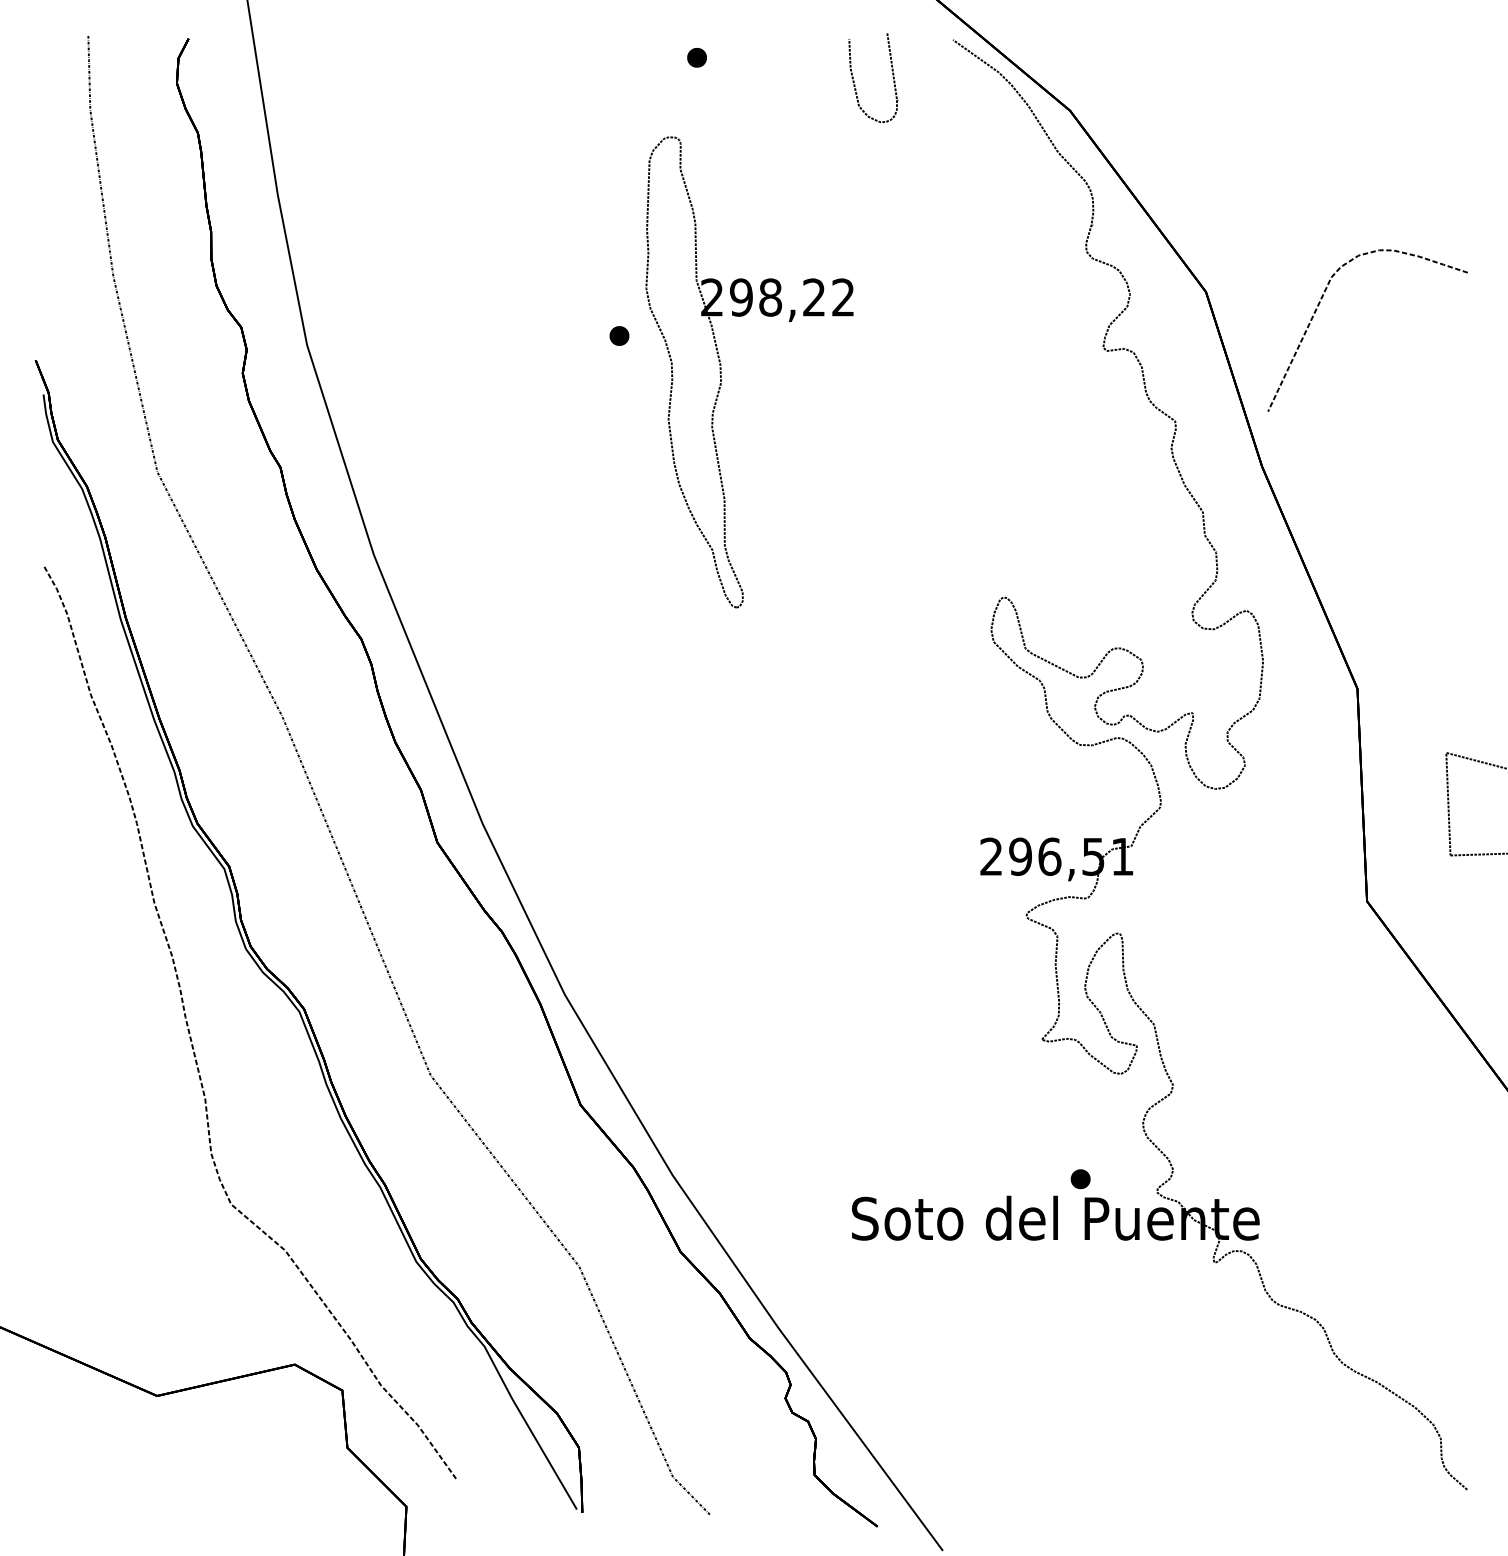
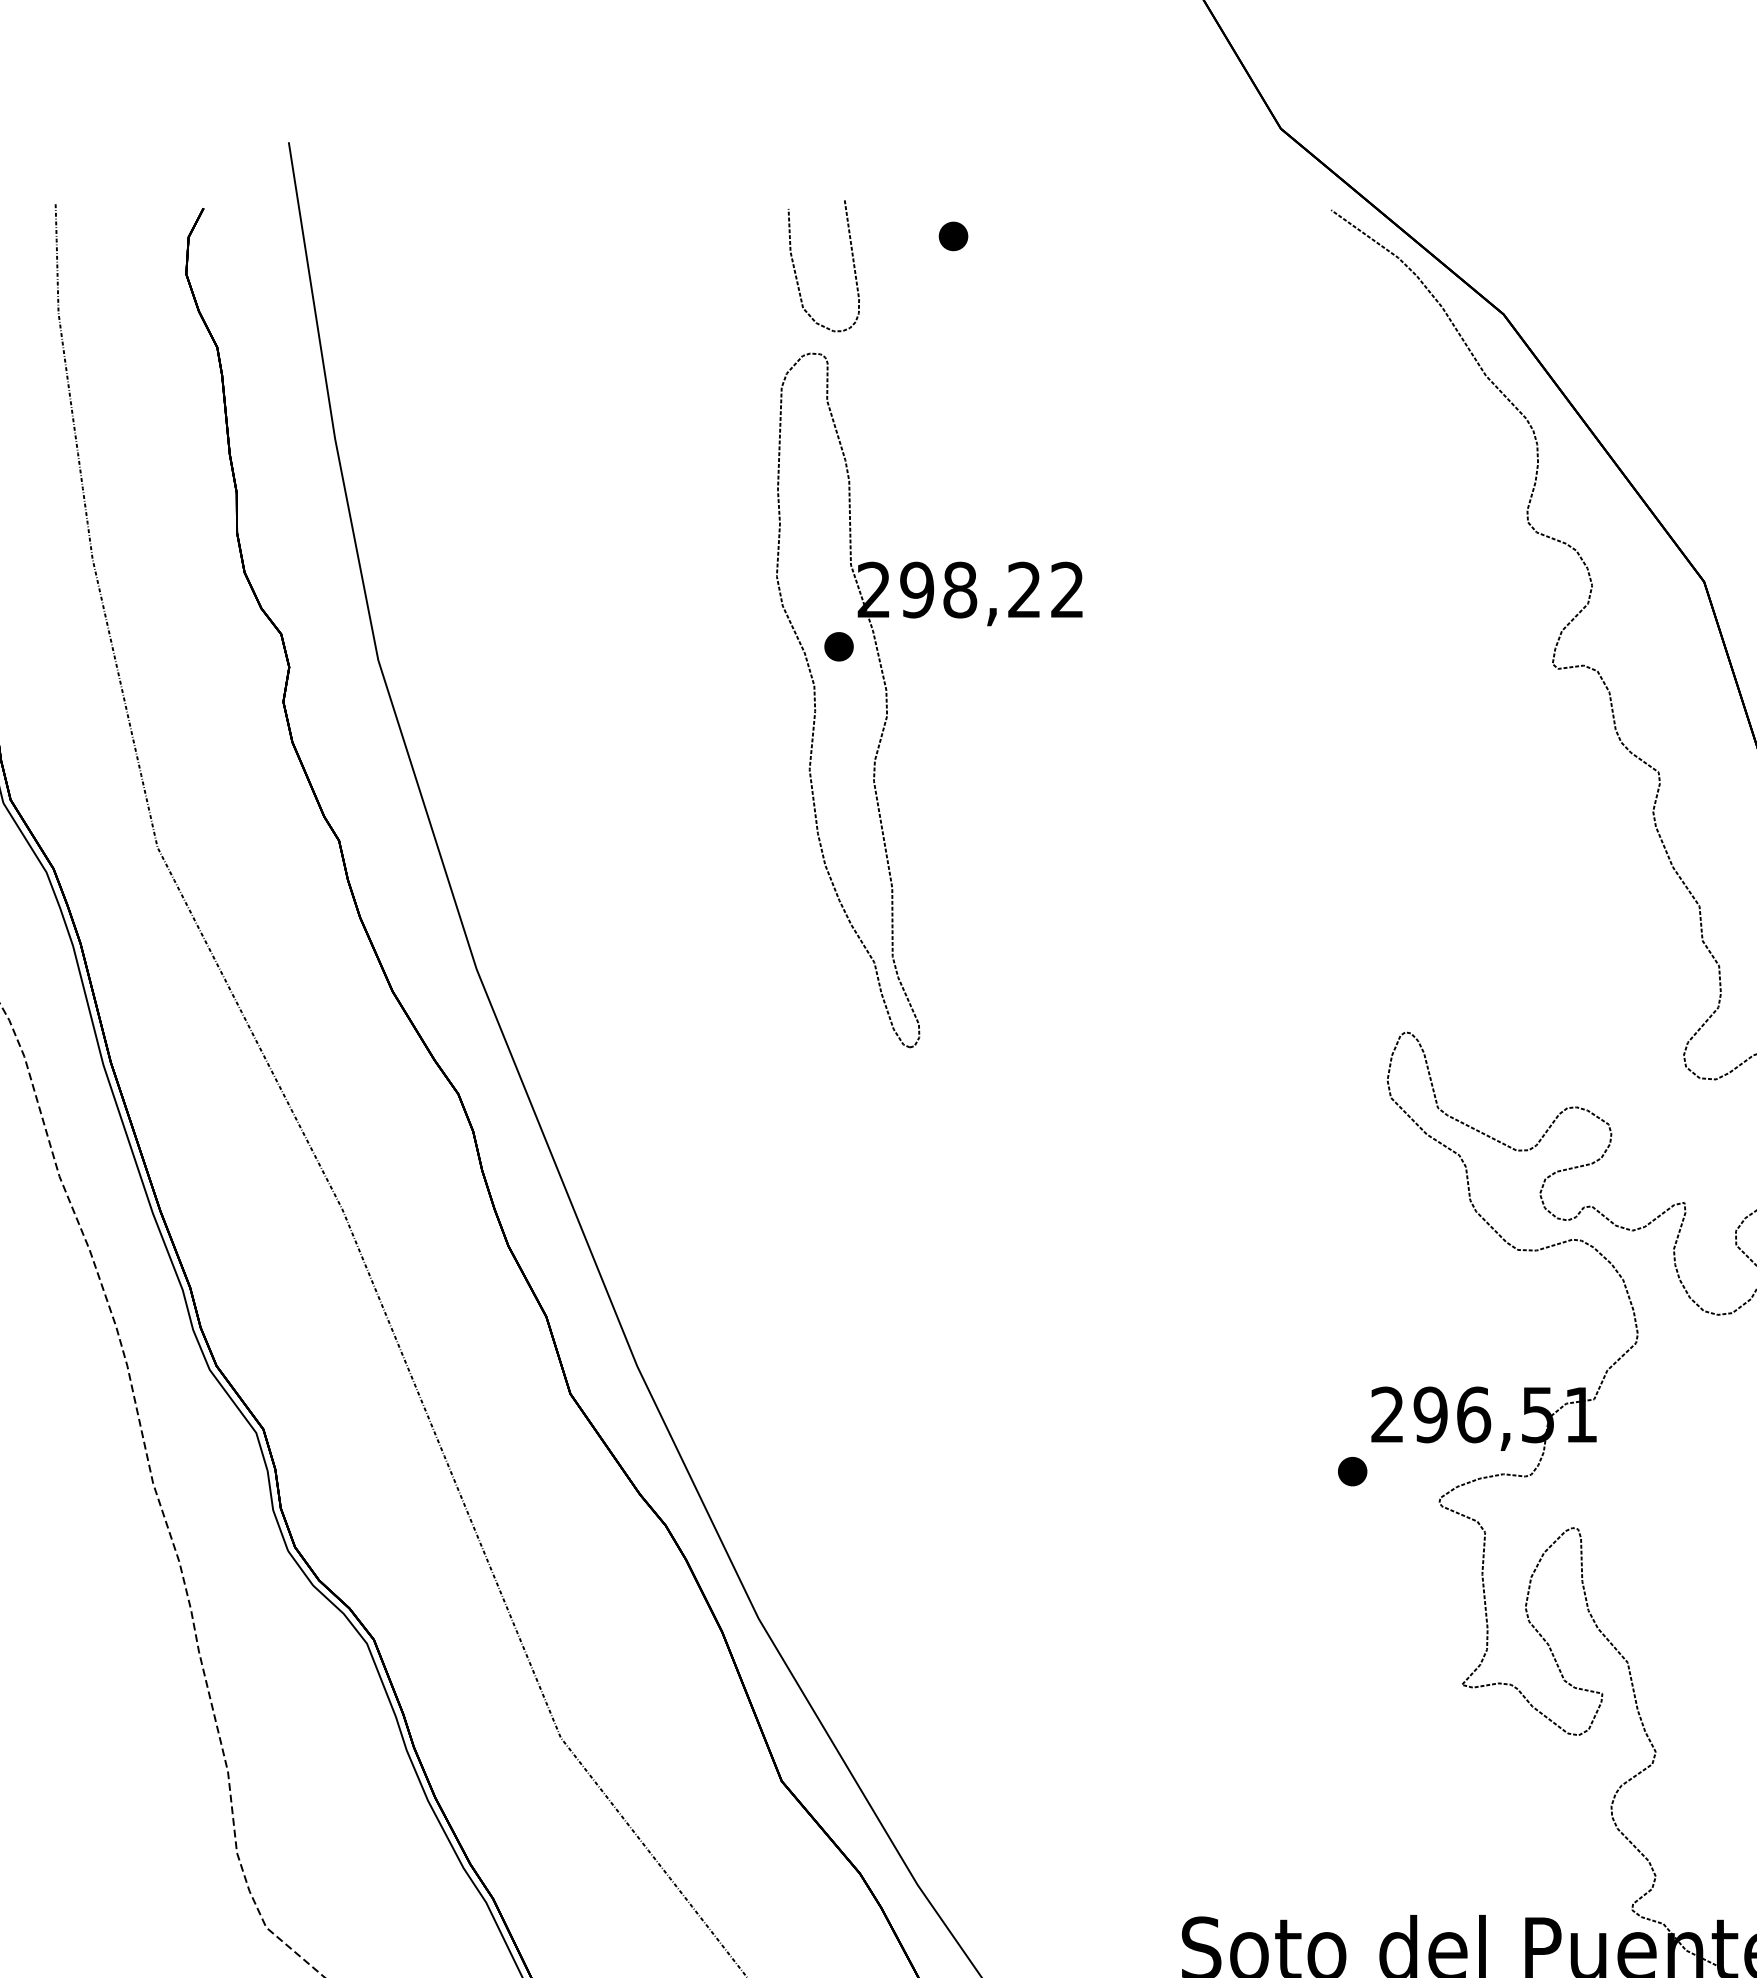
curve: (892, 77) -> (852, 265), moved
part: (721, 372) -> (887, 700), moved
part: (1080, 1179) -> (1352, 1472), moved

